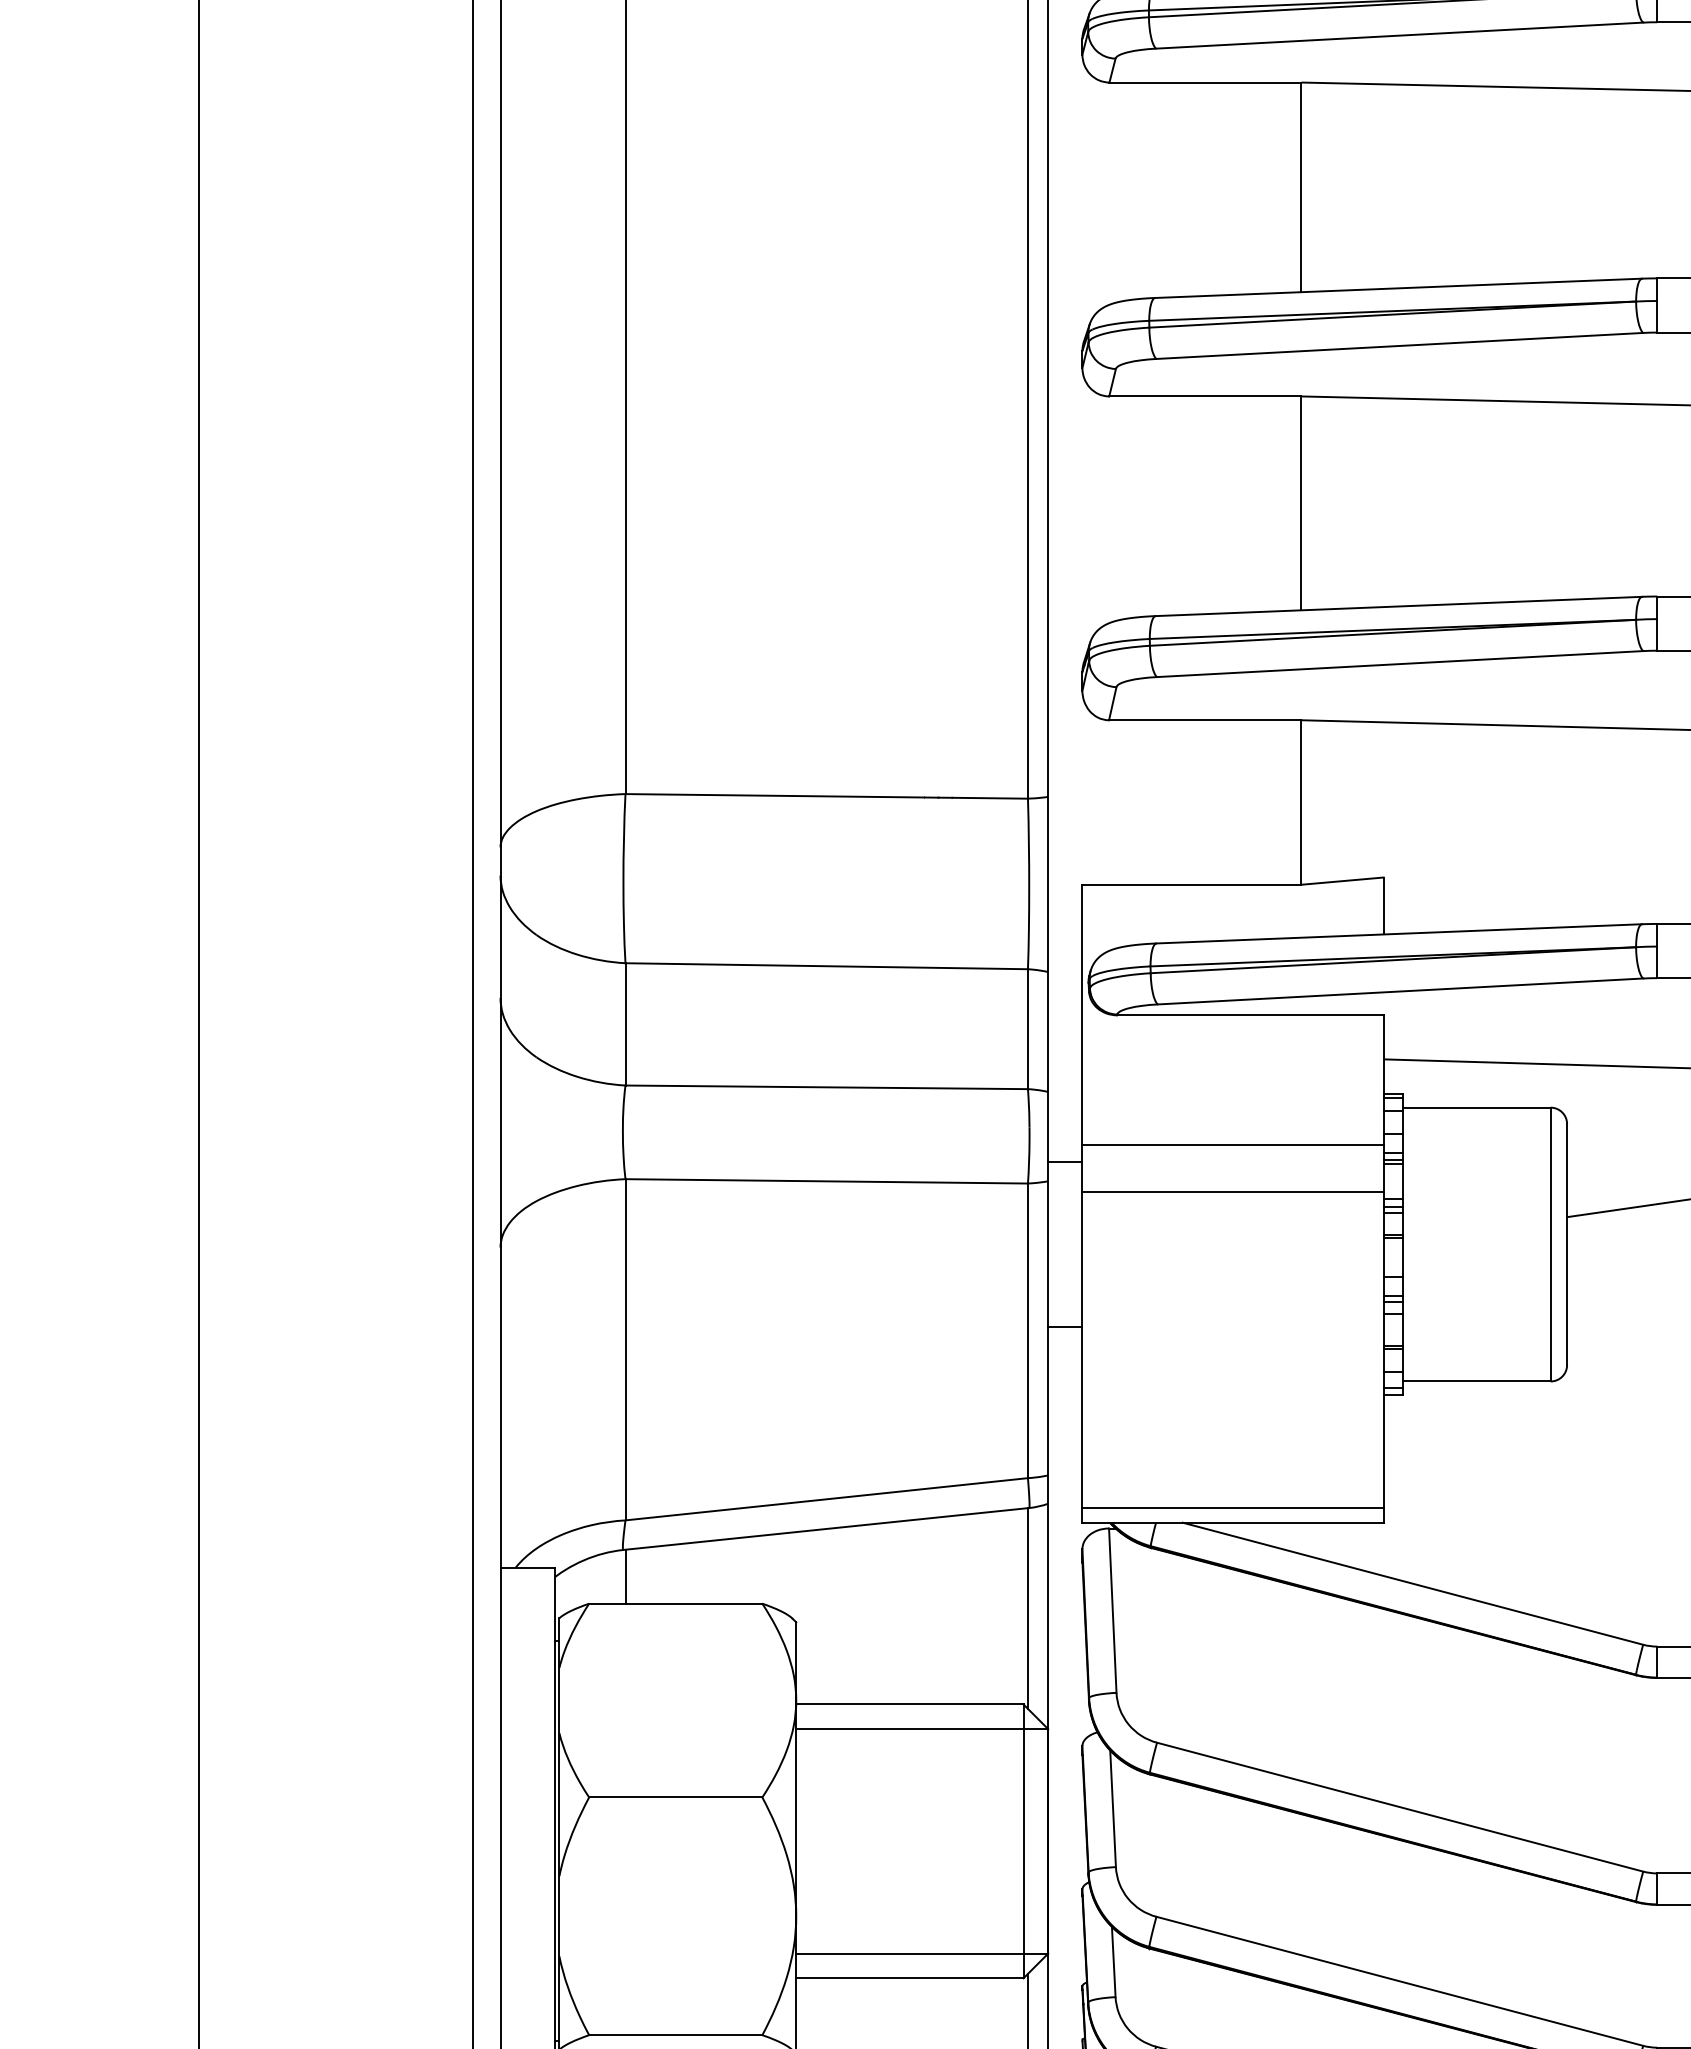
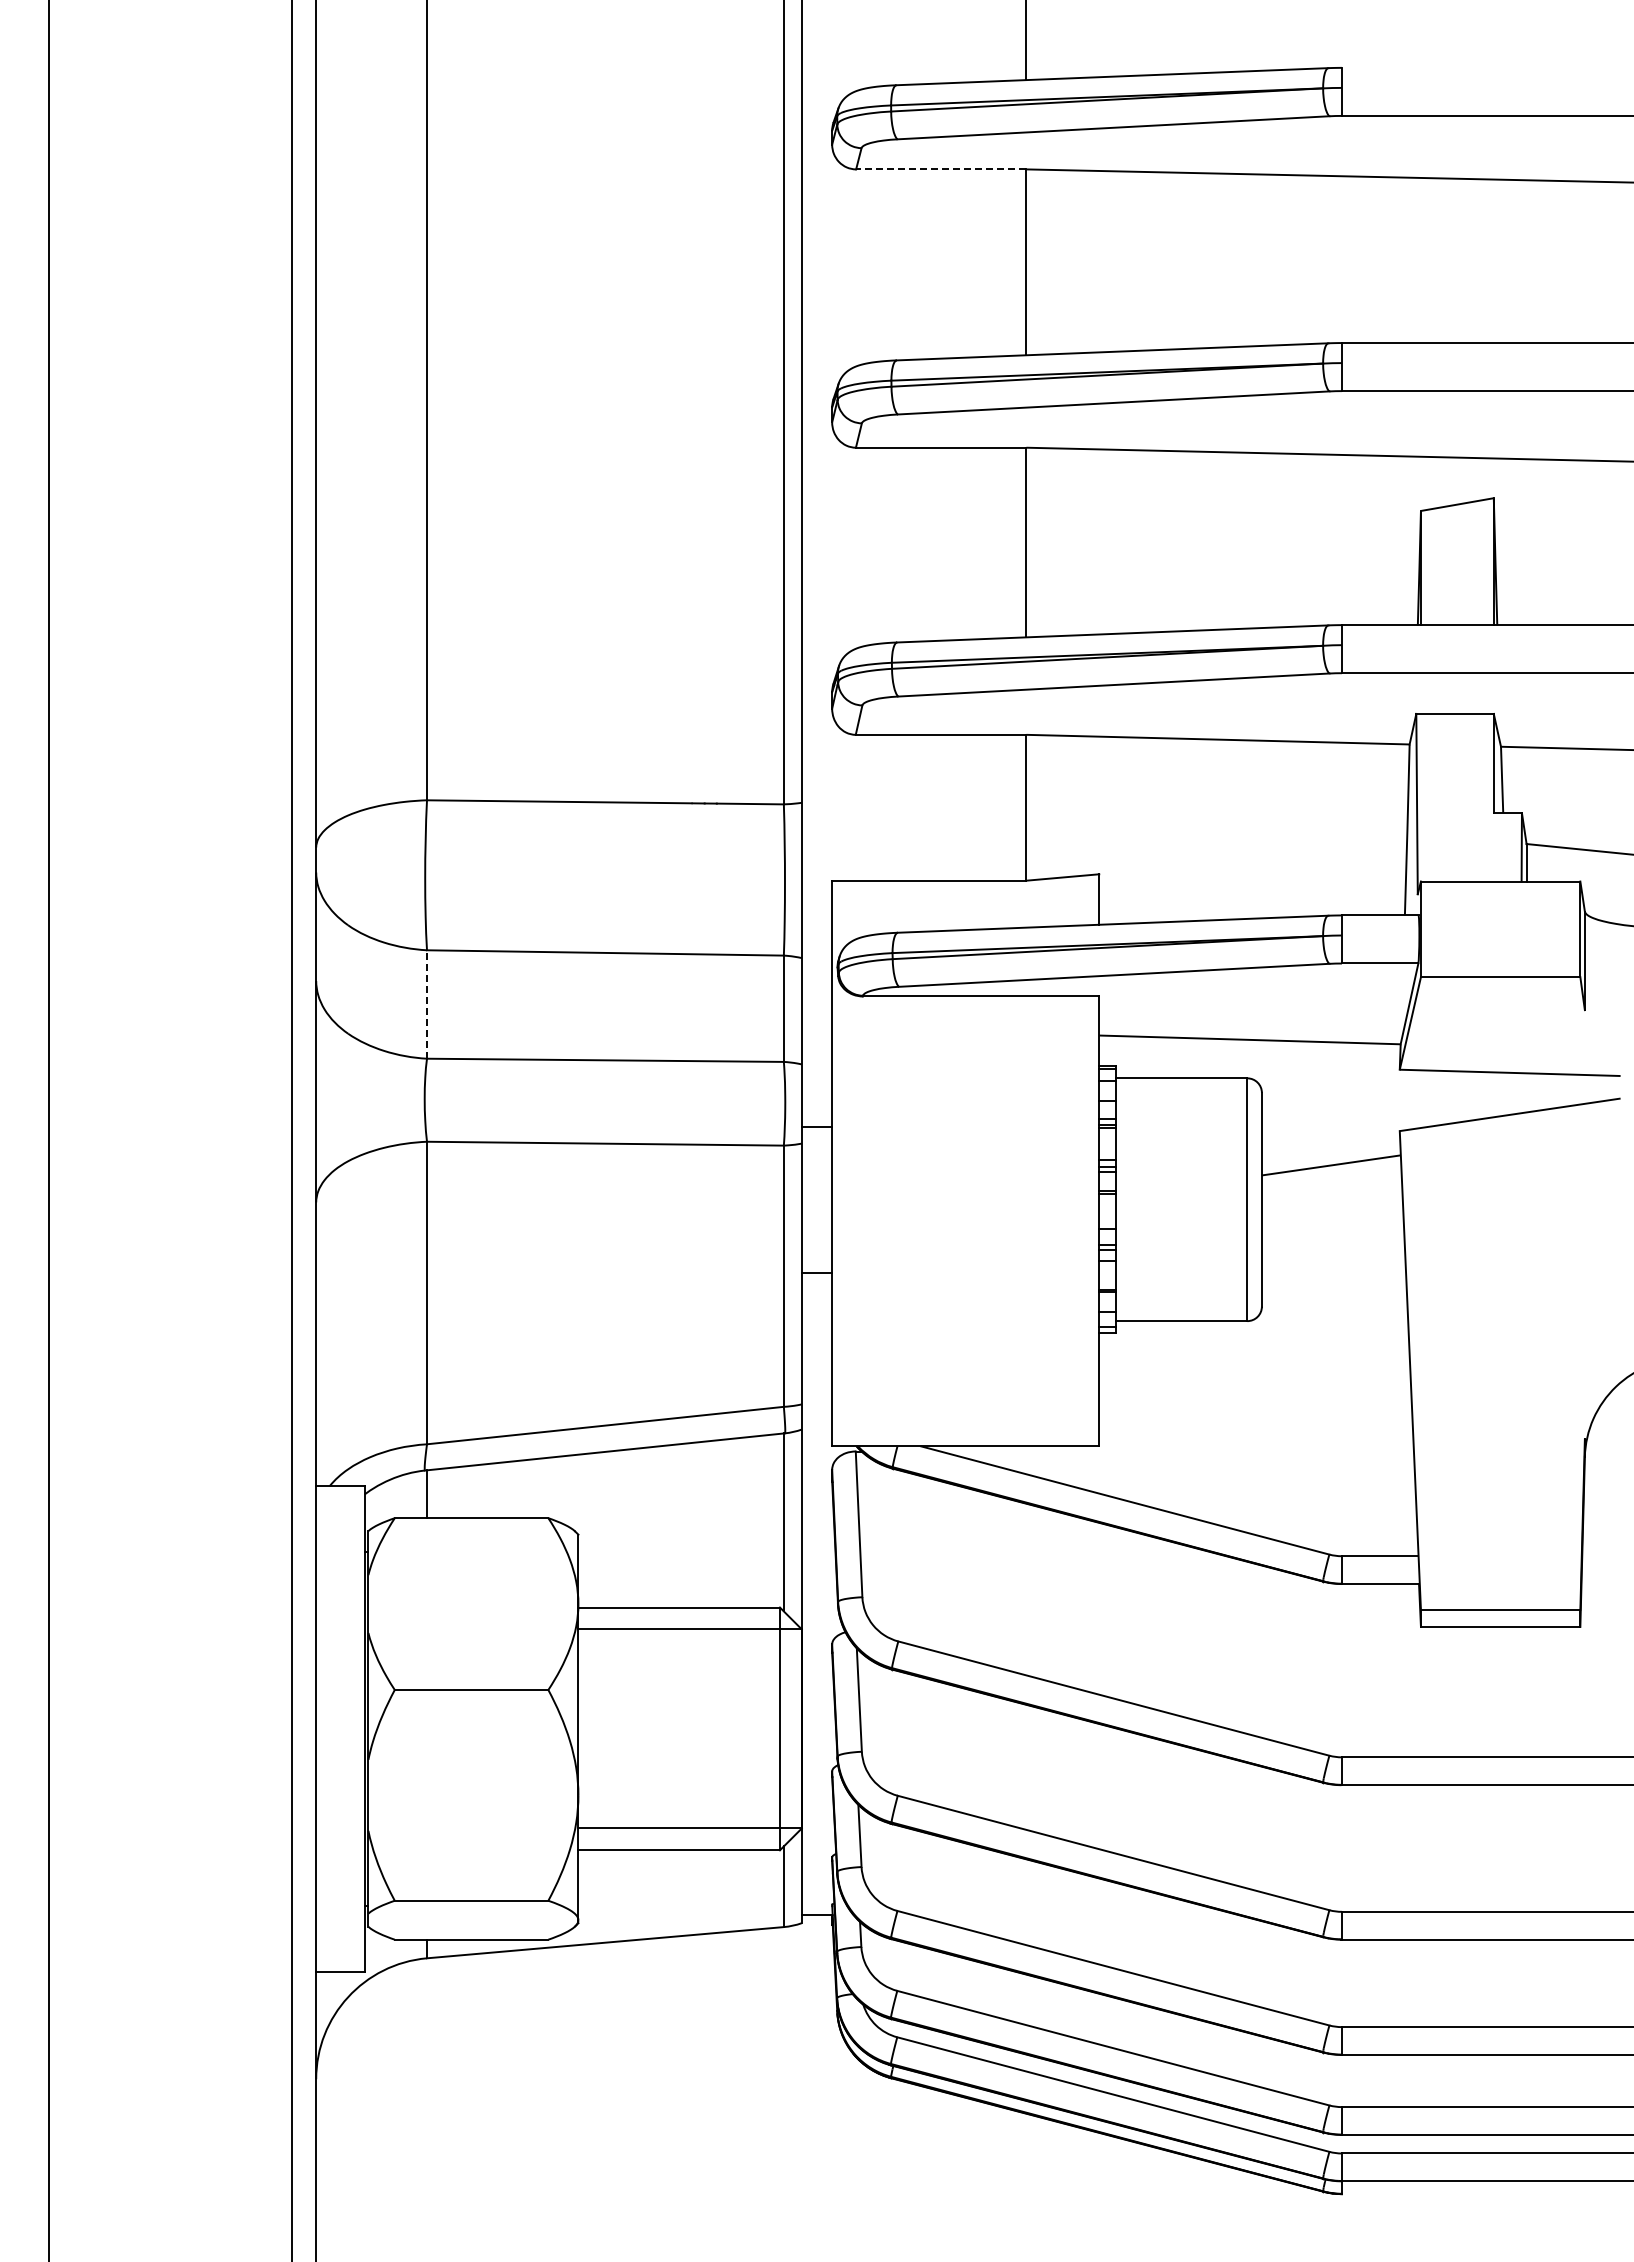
line: (1204, 82) -> (940, 169), solid -> dashed
line: (626, 1024) -> (427, 1004), solid -> dashed
line: (1232, 1145) -> (965, 1111), removed
line: (1232, 1192) -> (965, 1153), removed
line: (1232, 1508) -> (965, 1433), removed

